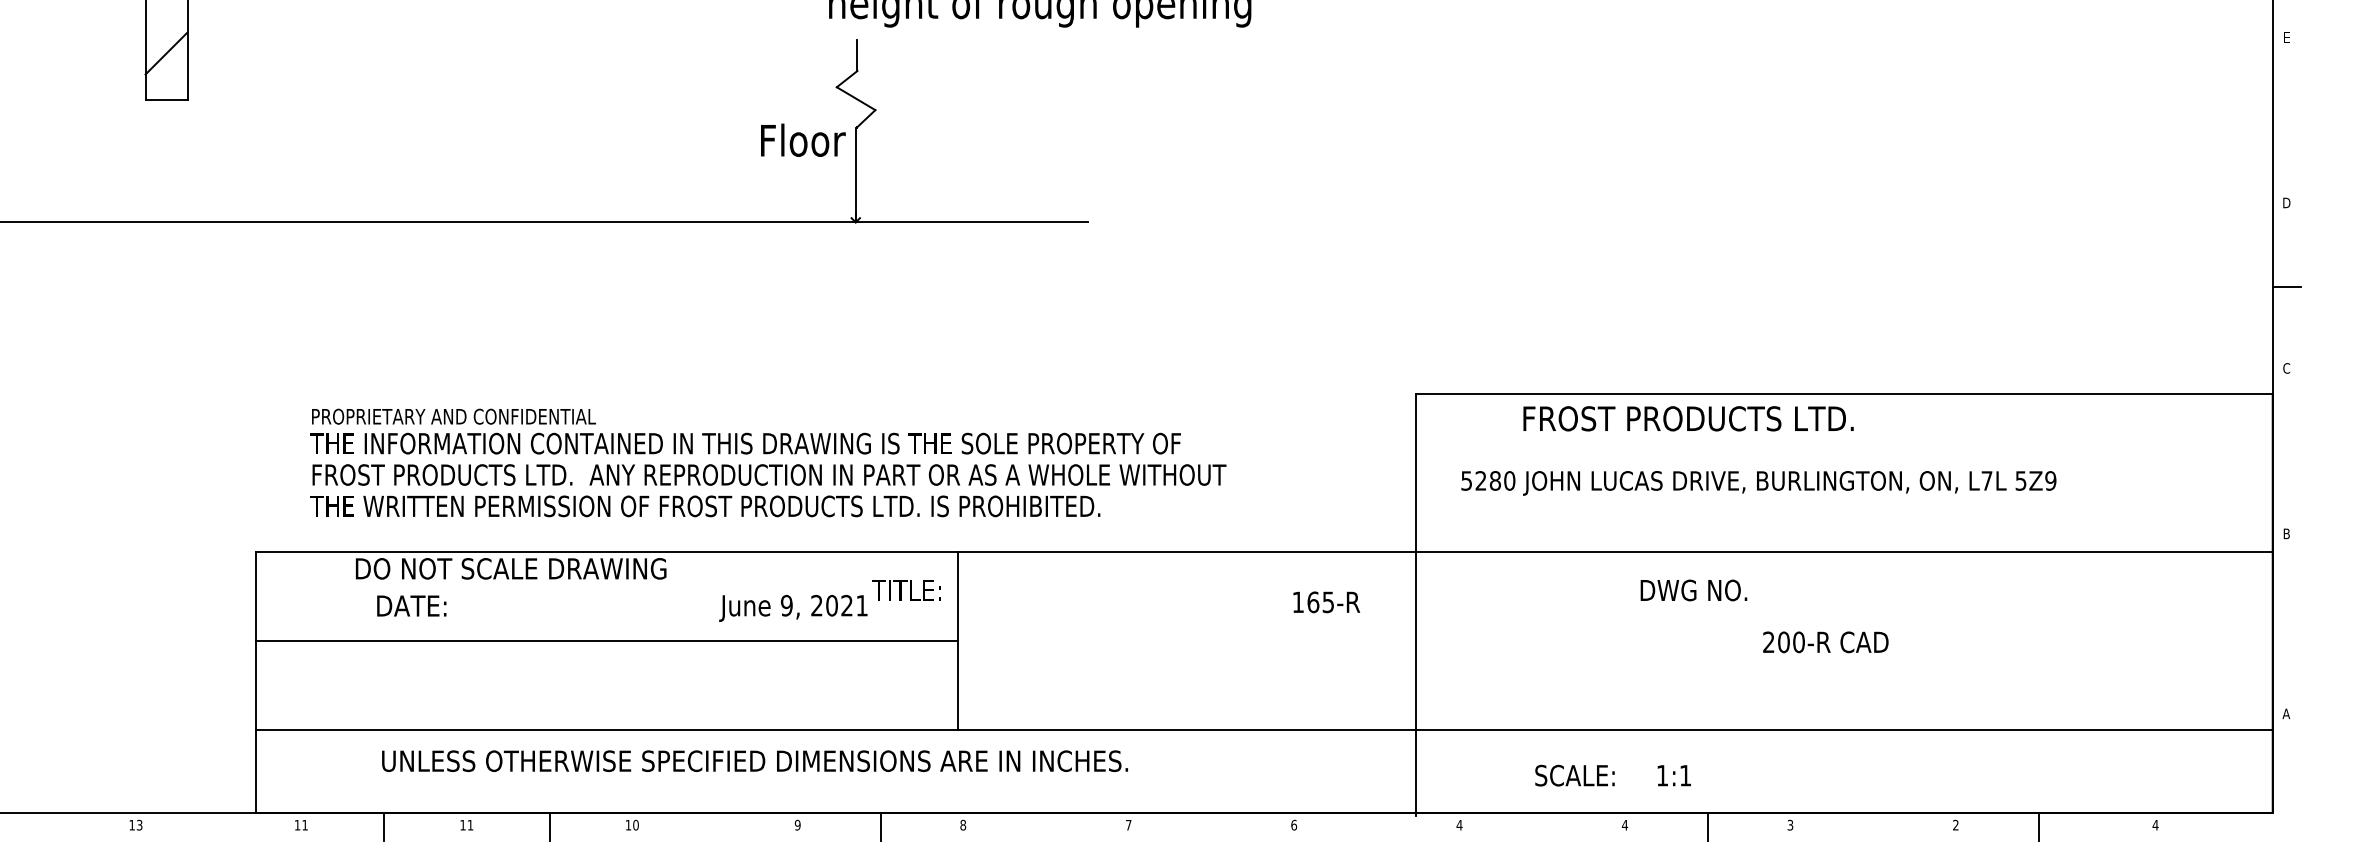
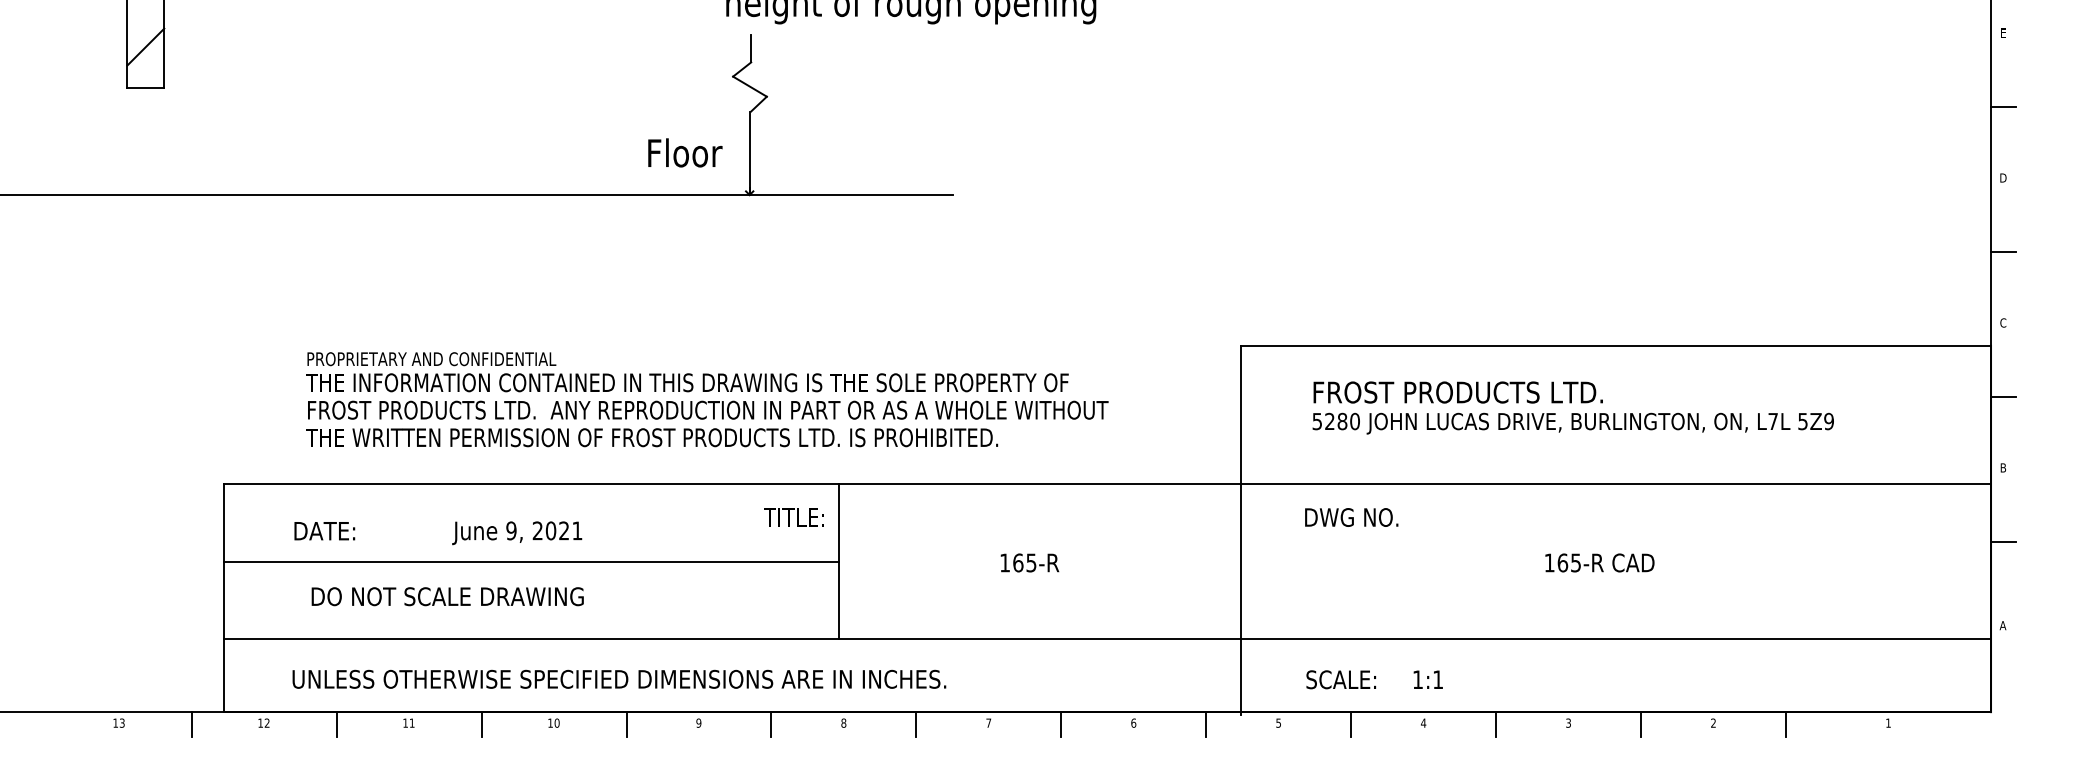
line: (2286, 121) -> (2003, 106), added
text: (803, 139) -> (685, 152), moved
text: (1688, 418) -> (1458, 392), moved
line: (2286, 452) -> (2003, 396), added
text: (768, 462) -> (707, 399), moved
text: (1758, 483) -> (1572, 423), moved
text: (511, 568) -> (448, 596), moved
text: (1693, 590) -> (1351, 517), moved
text: (1326, 602) -> (1029, 563), moved
text: (411, 605) -> (324, 530), moved
text: (793, 608) -> (517, 533), moved
line: (2286, 618) -> (2003, 542), added
text: (1783, 642) -> (1562, 563), 200-R -> 165-R
text: (754, 760) -> (618, 678), moved
text: (1612, 775) -> (1374, 679), moved
text: (304, 824) -> (266, 722), 11 -> 12
text: (1459, 825) -> (1278, 723), 4 -> 5
text: (2155, 825) -> (1888, 723), 4 -> 1
line: (218, 826) -> (191, 724), added
line: (715, 826) -> (626, 724), added
line: (1046, 826) -> (916, 724), added
line: (1211, 826) -> (1061, 724), added
line: (1376, 826) -> (1205, 724), added
line: (1542, 826) -> (1351, 724), added
line: (1873, 826) -> (1641, 724), added

